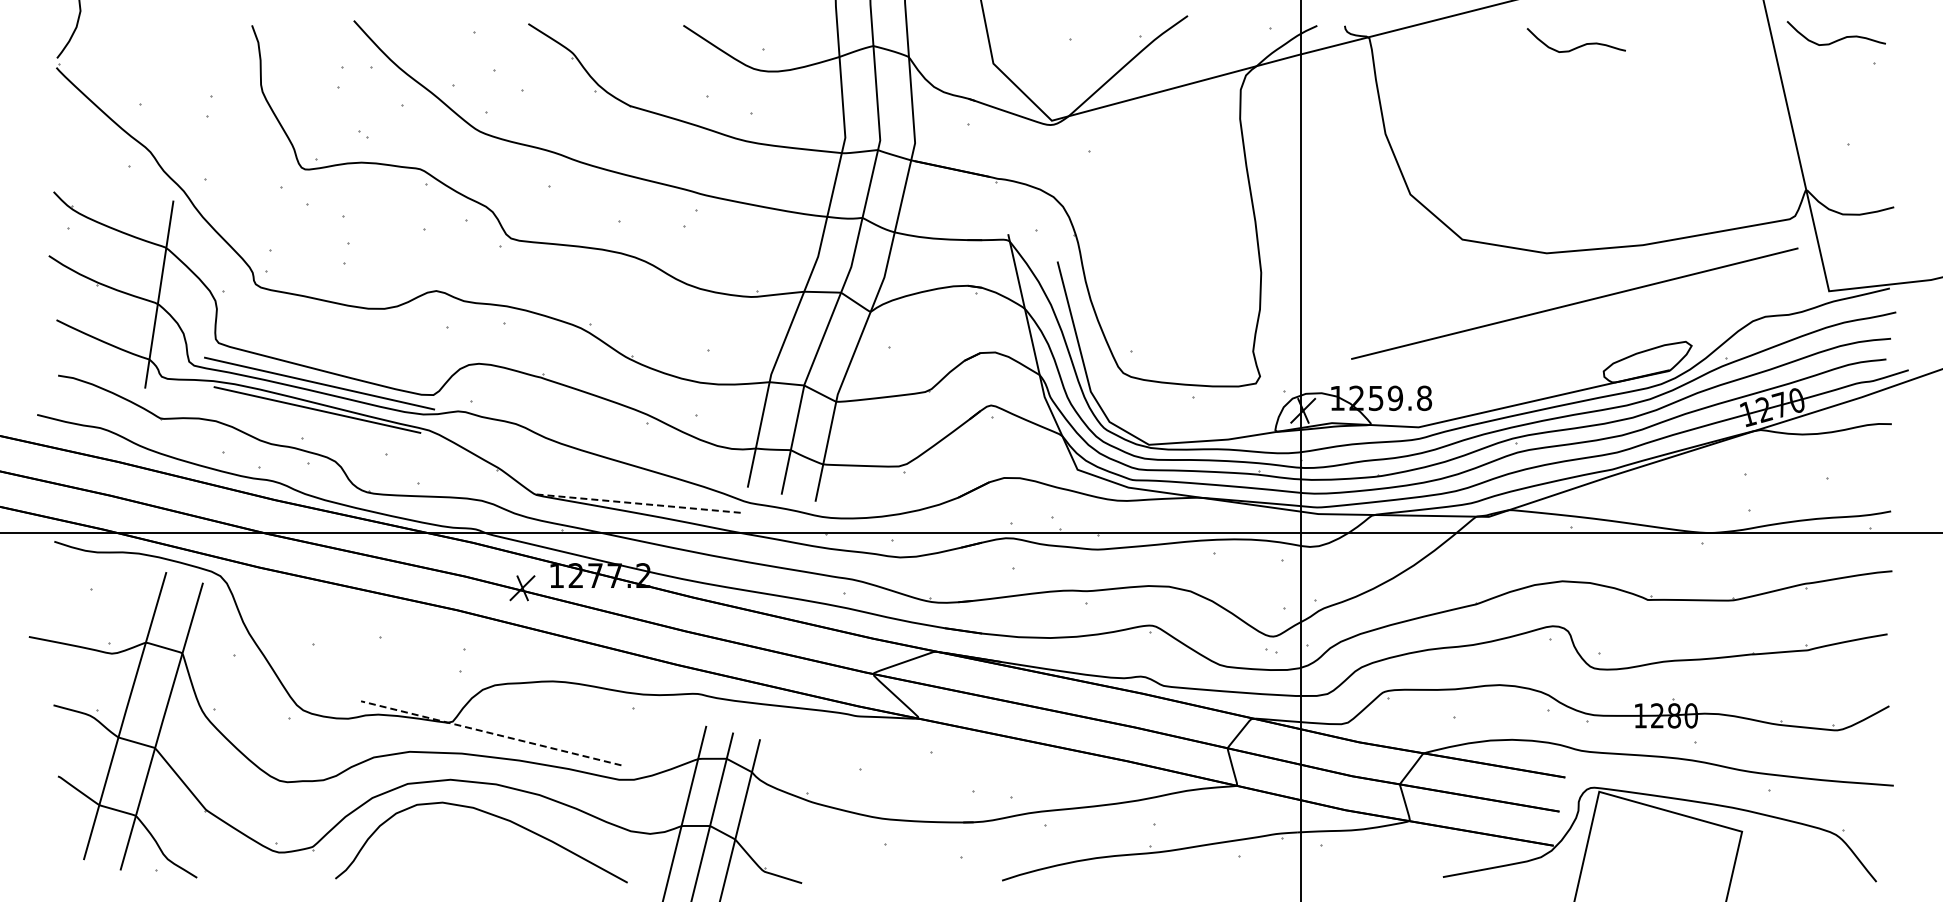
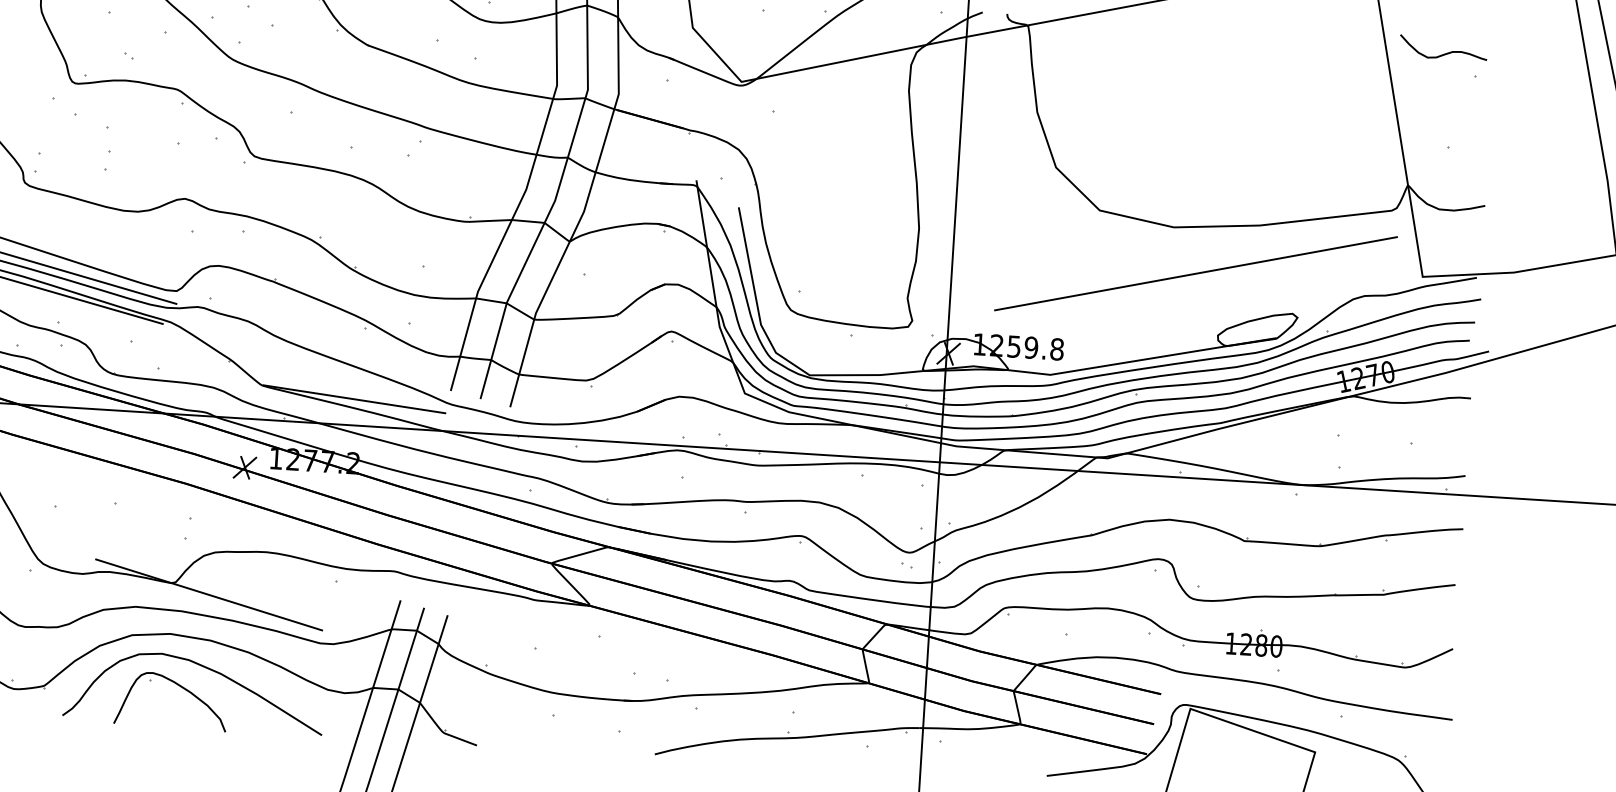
curve: (1577, 46) -> (1212, 45), removed
line: (640, 503) -> (354, 399), dashed -> solid
line: (490, 733) -> (208, 595), dashed -> solid
part: (466, 839) -> (181, 687), added

